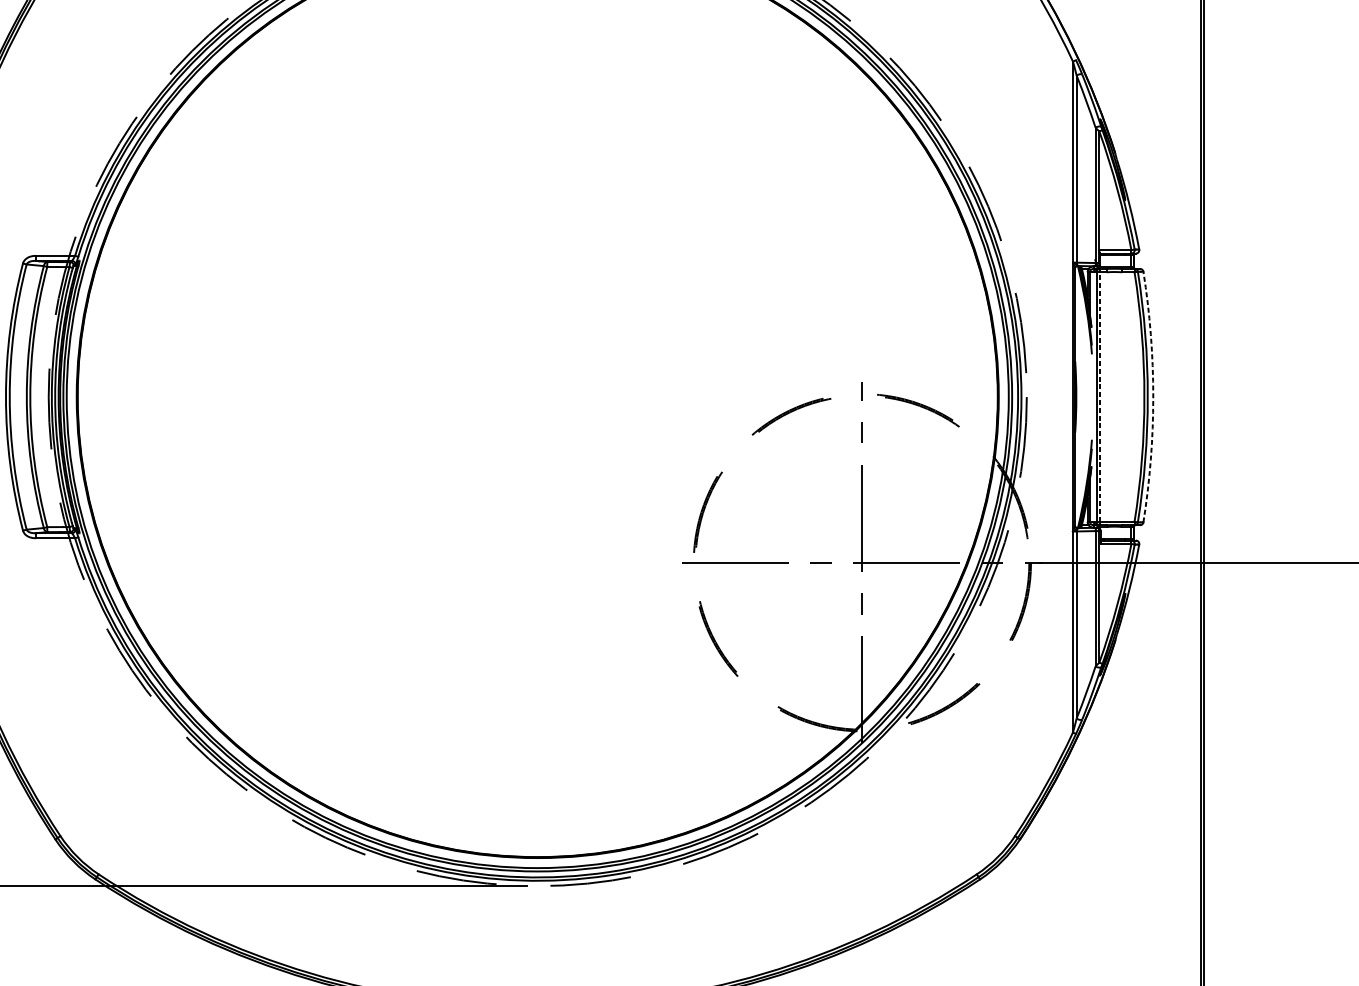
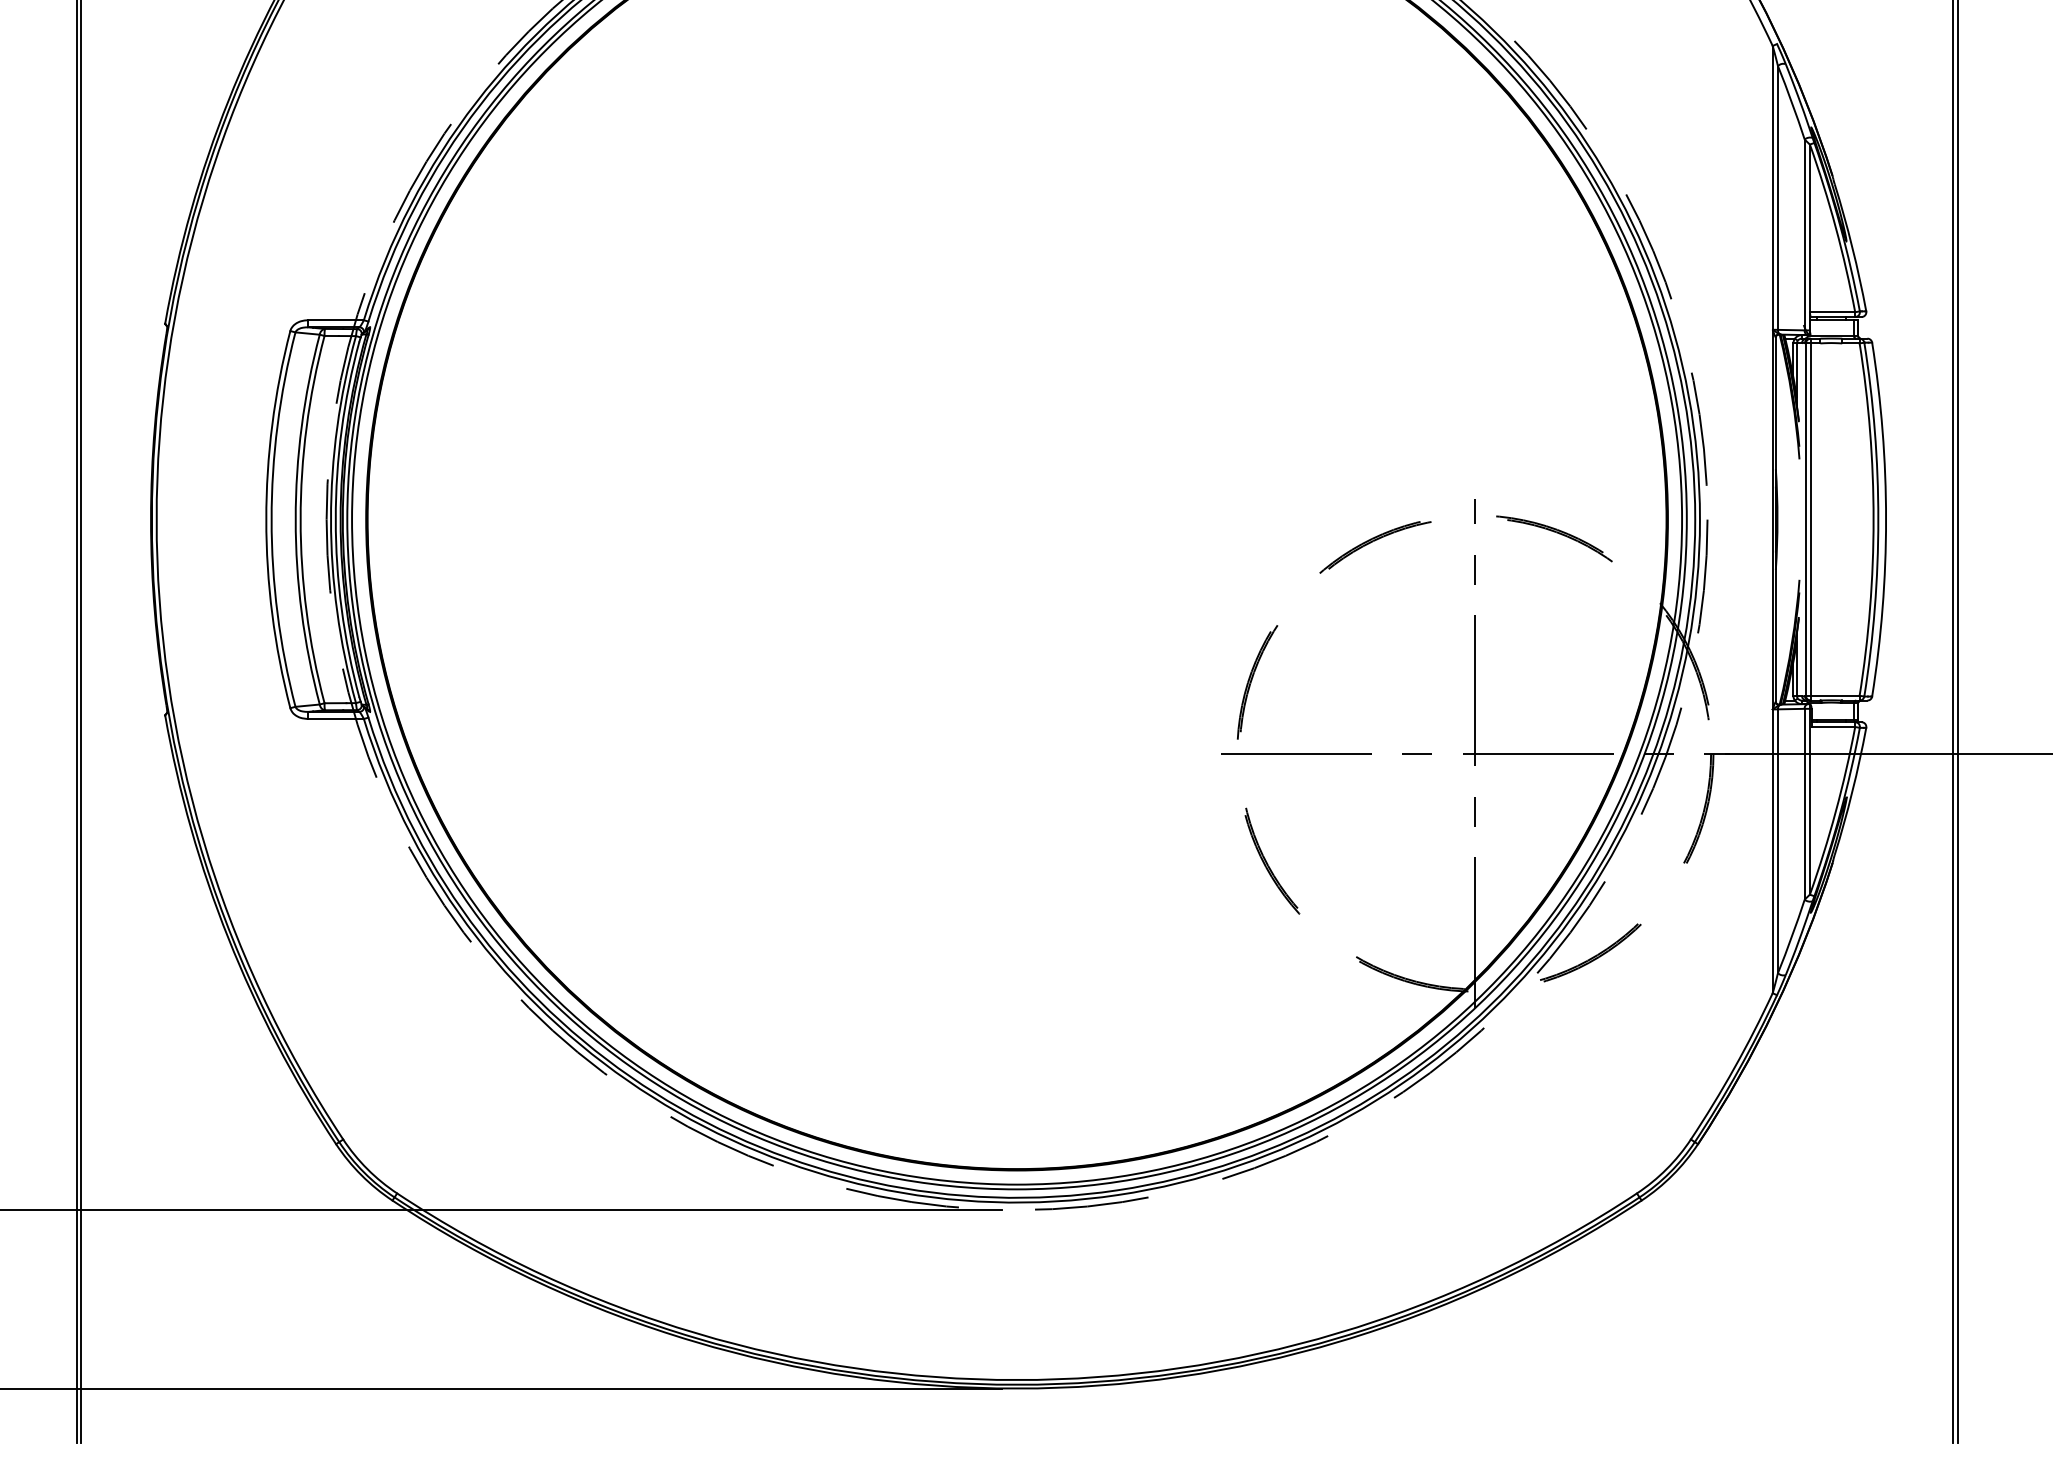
line: (1099, 396) -> (1810, 519), dashed -> solid
arc: (1153, 396) -> (1886, 519), dashed -> solid

